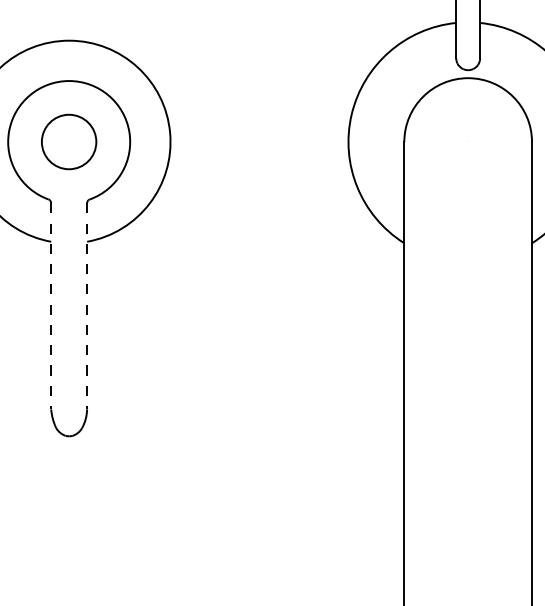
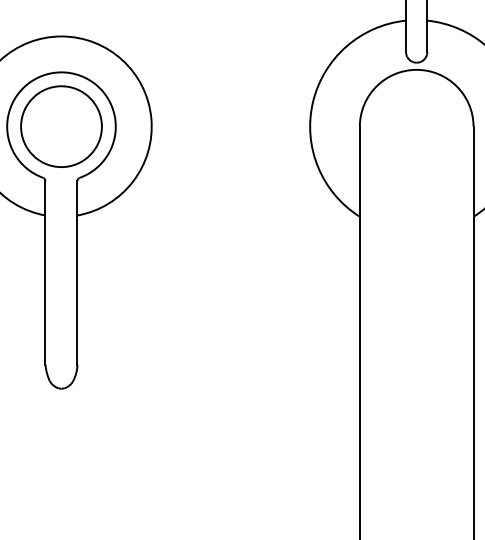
circle: (68, 141) -> (60, 126), size x1.67
line: (51, 306) -> (45, 273), dashed -> solid
line: (87, 306) -> (77, 273), dashed -> solid

